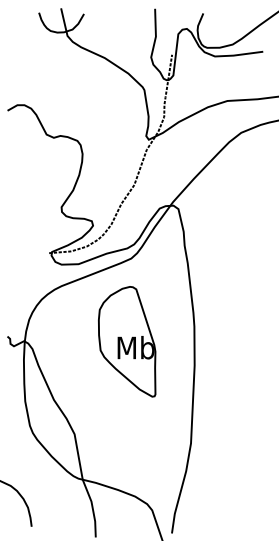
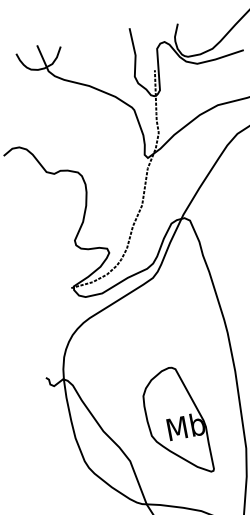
part: (127, 341) -> (176, 422), moved

